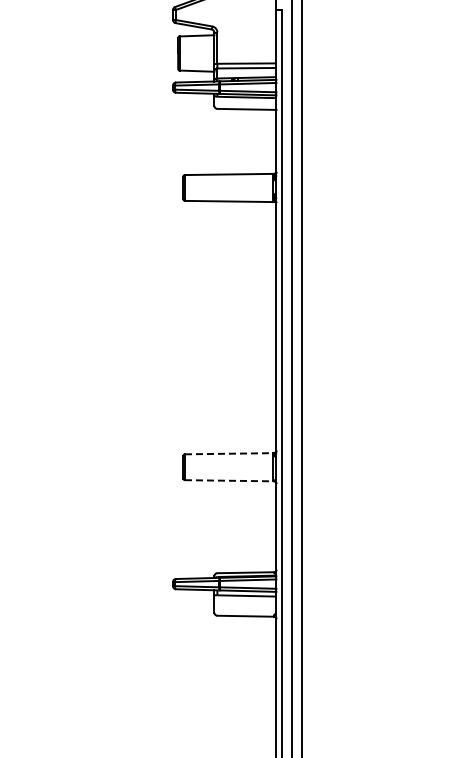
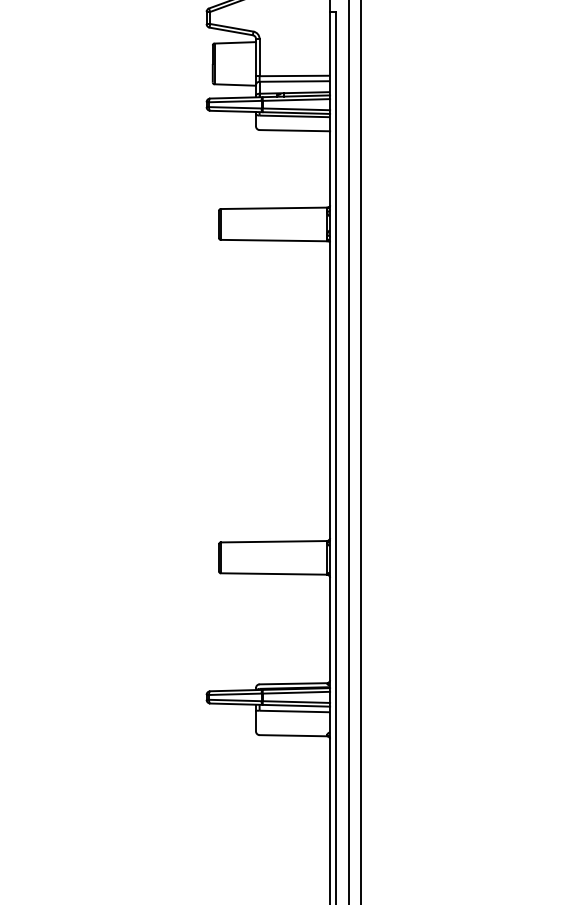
line: (229, 453) -> (274, 541), dashed -> solid
line: (229, 480) -> (274, 573), dashed -> solid

